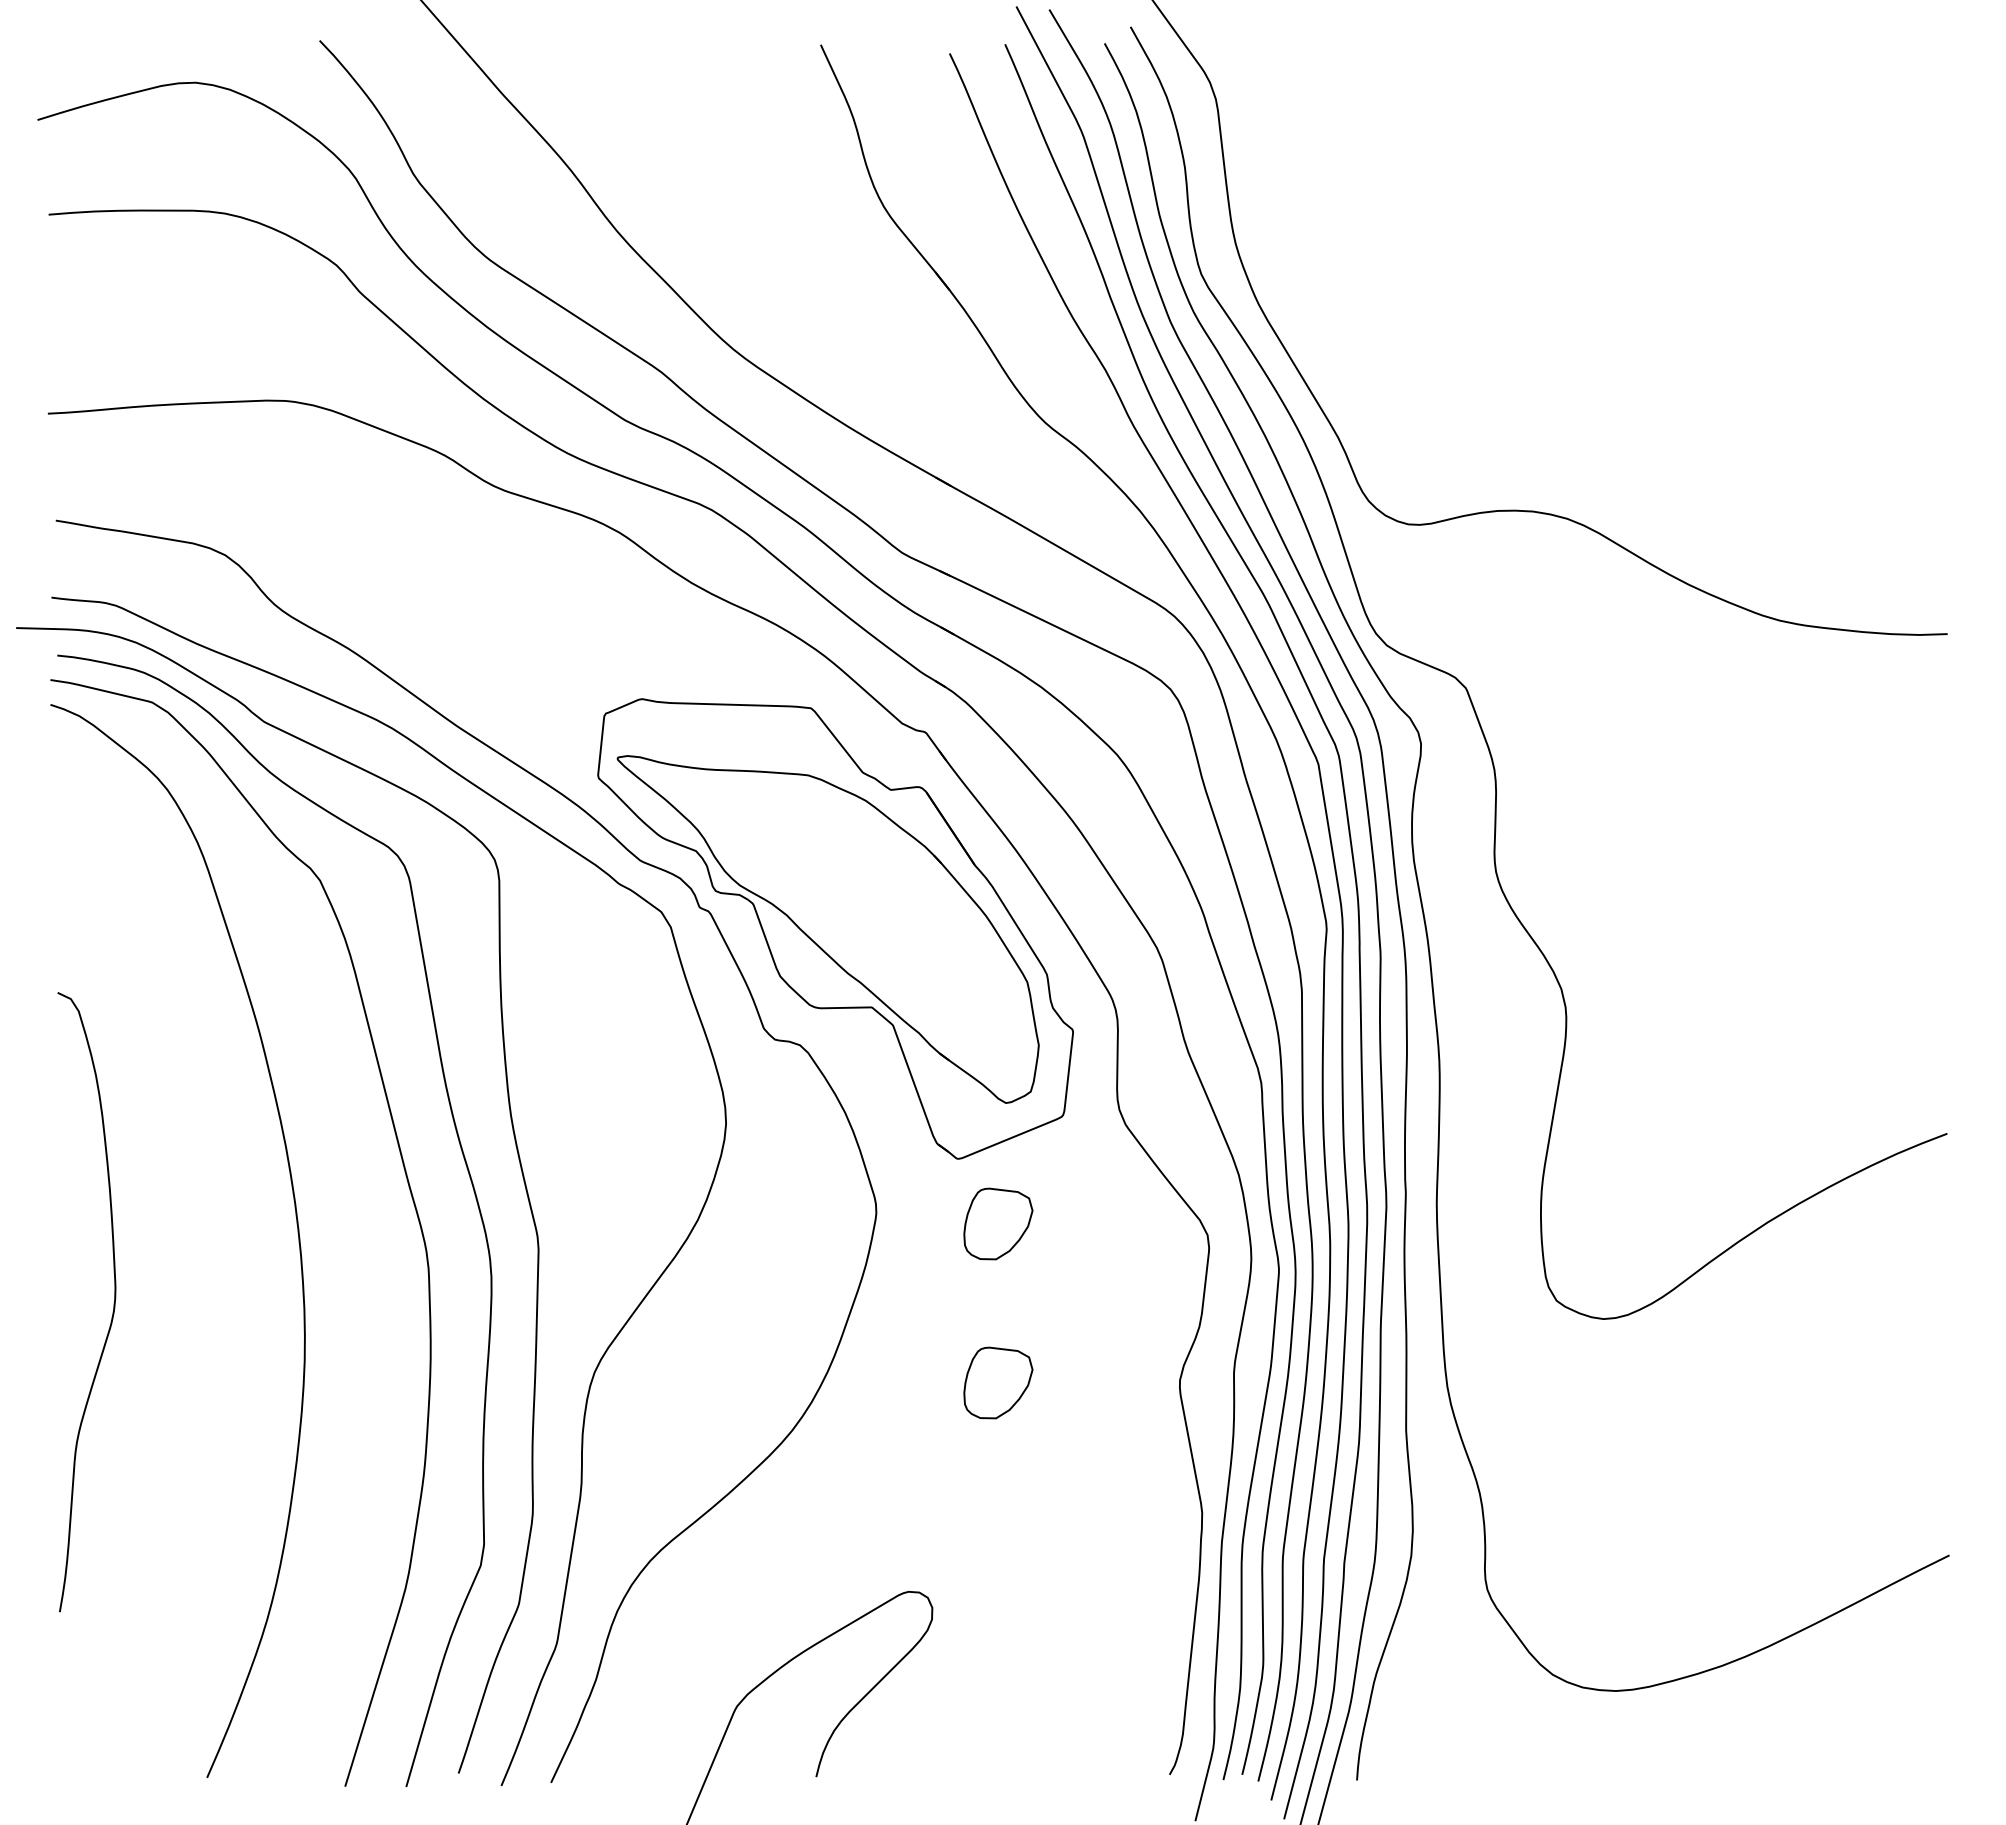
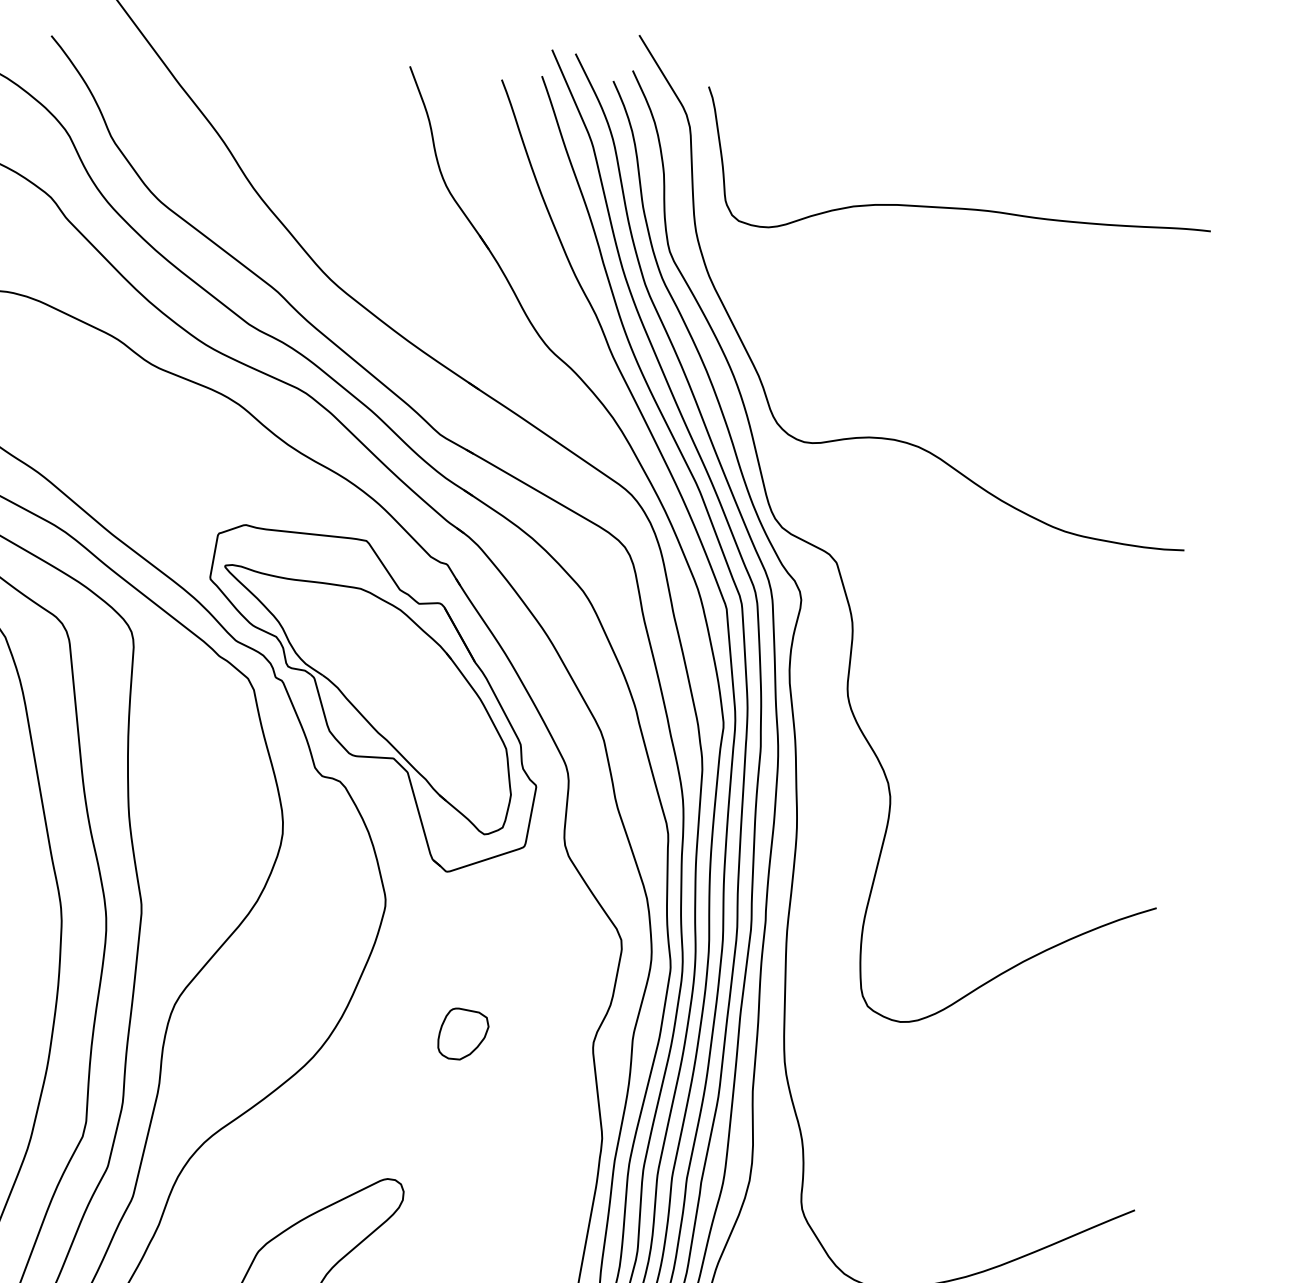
curve: (1593, 182) -> (955, 207), added
part: (998, 1223) -> (472, 920), removed

